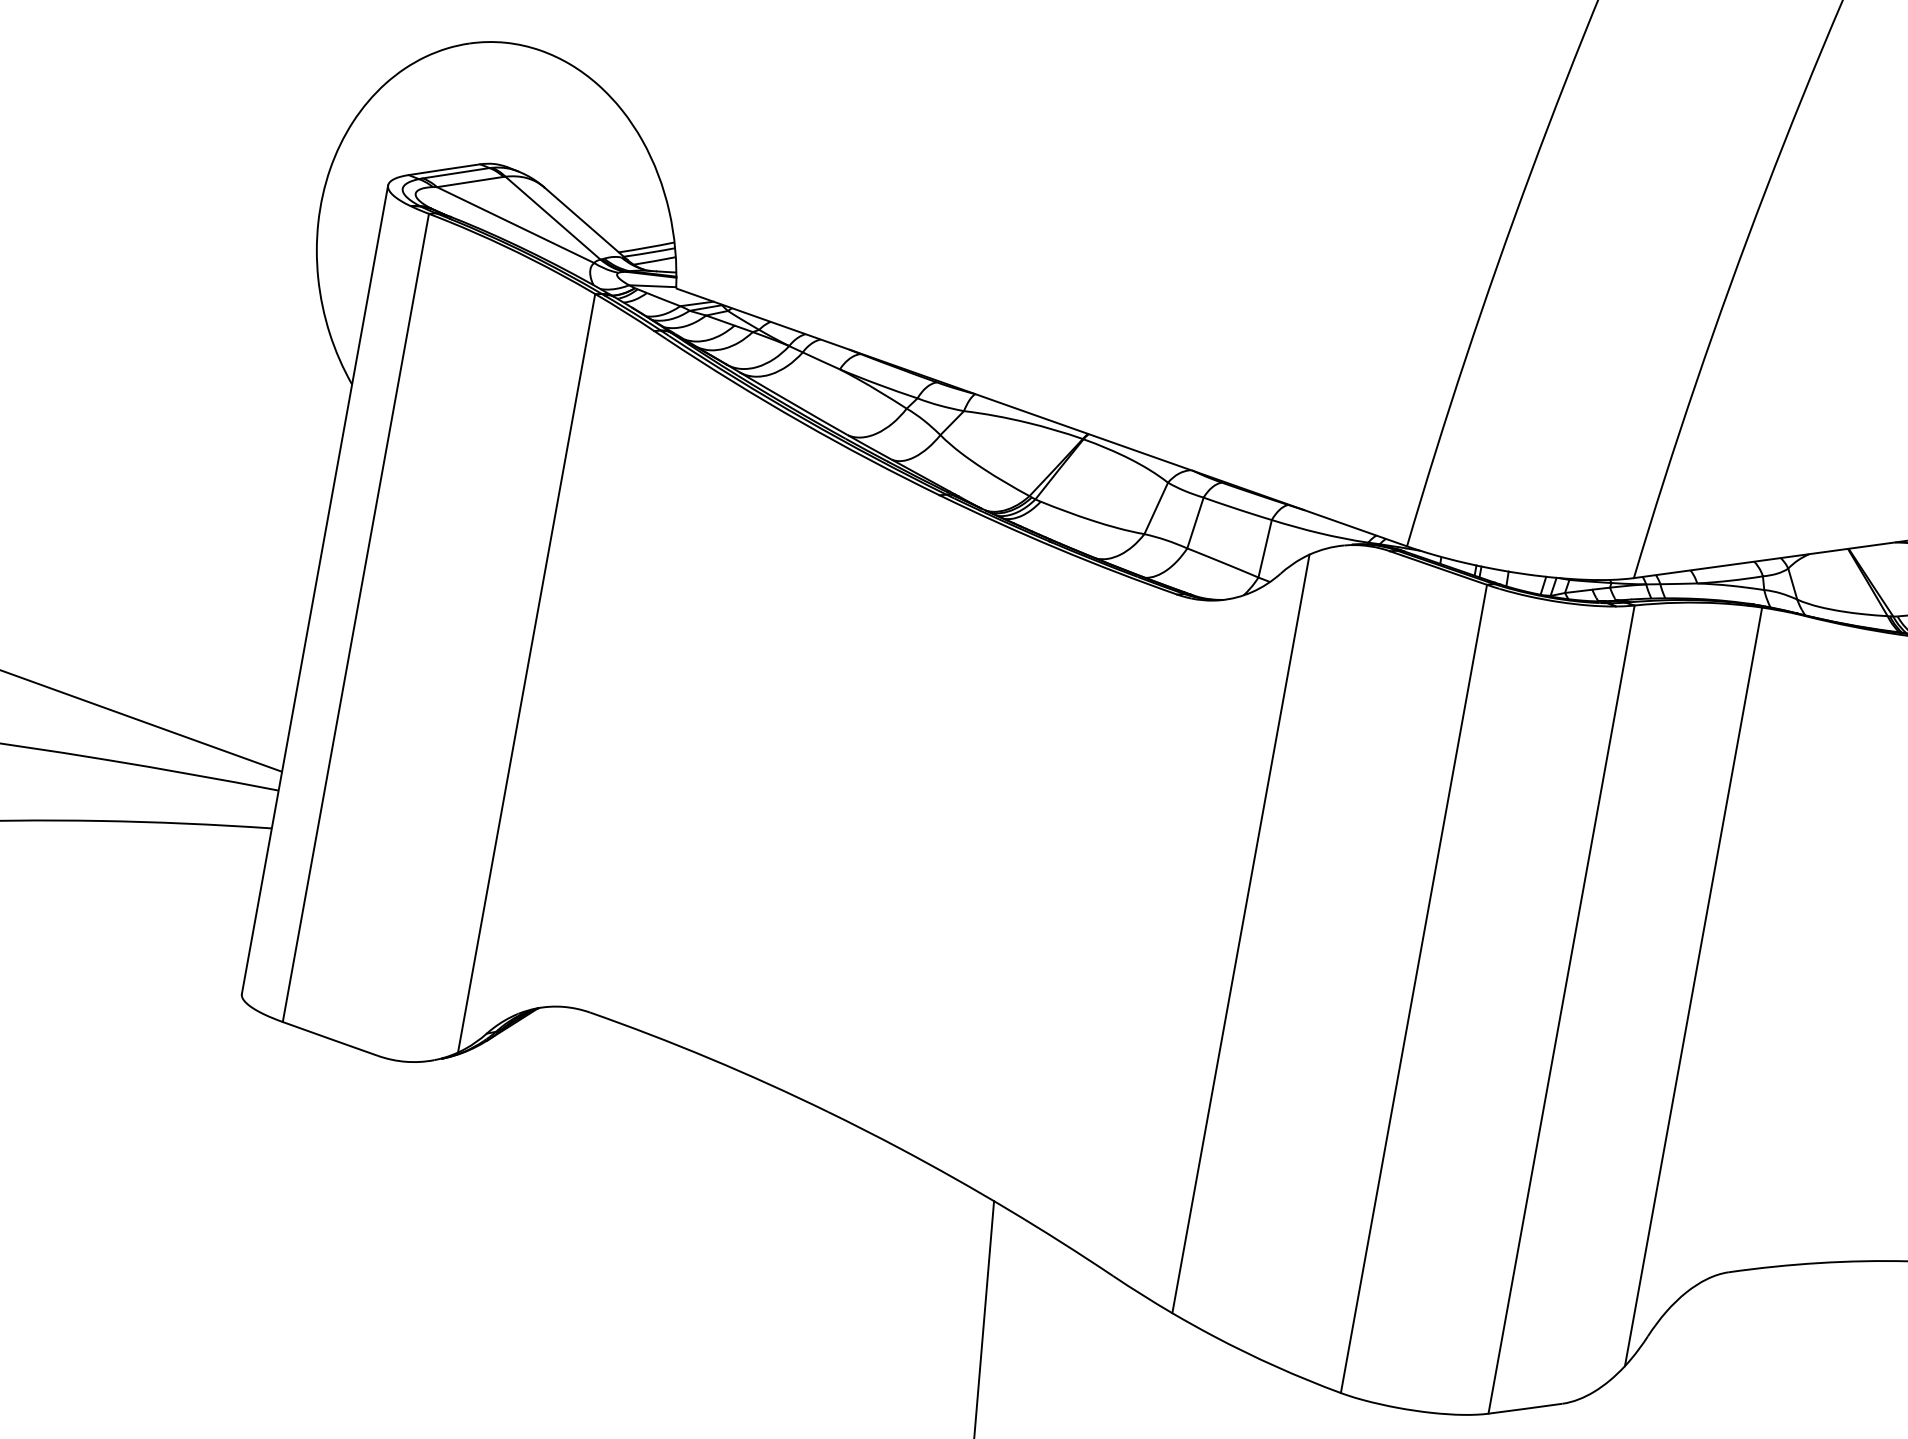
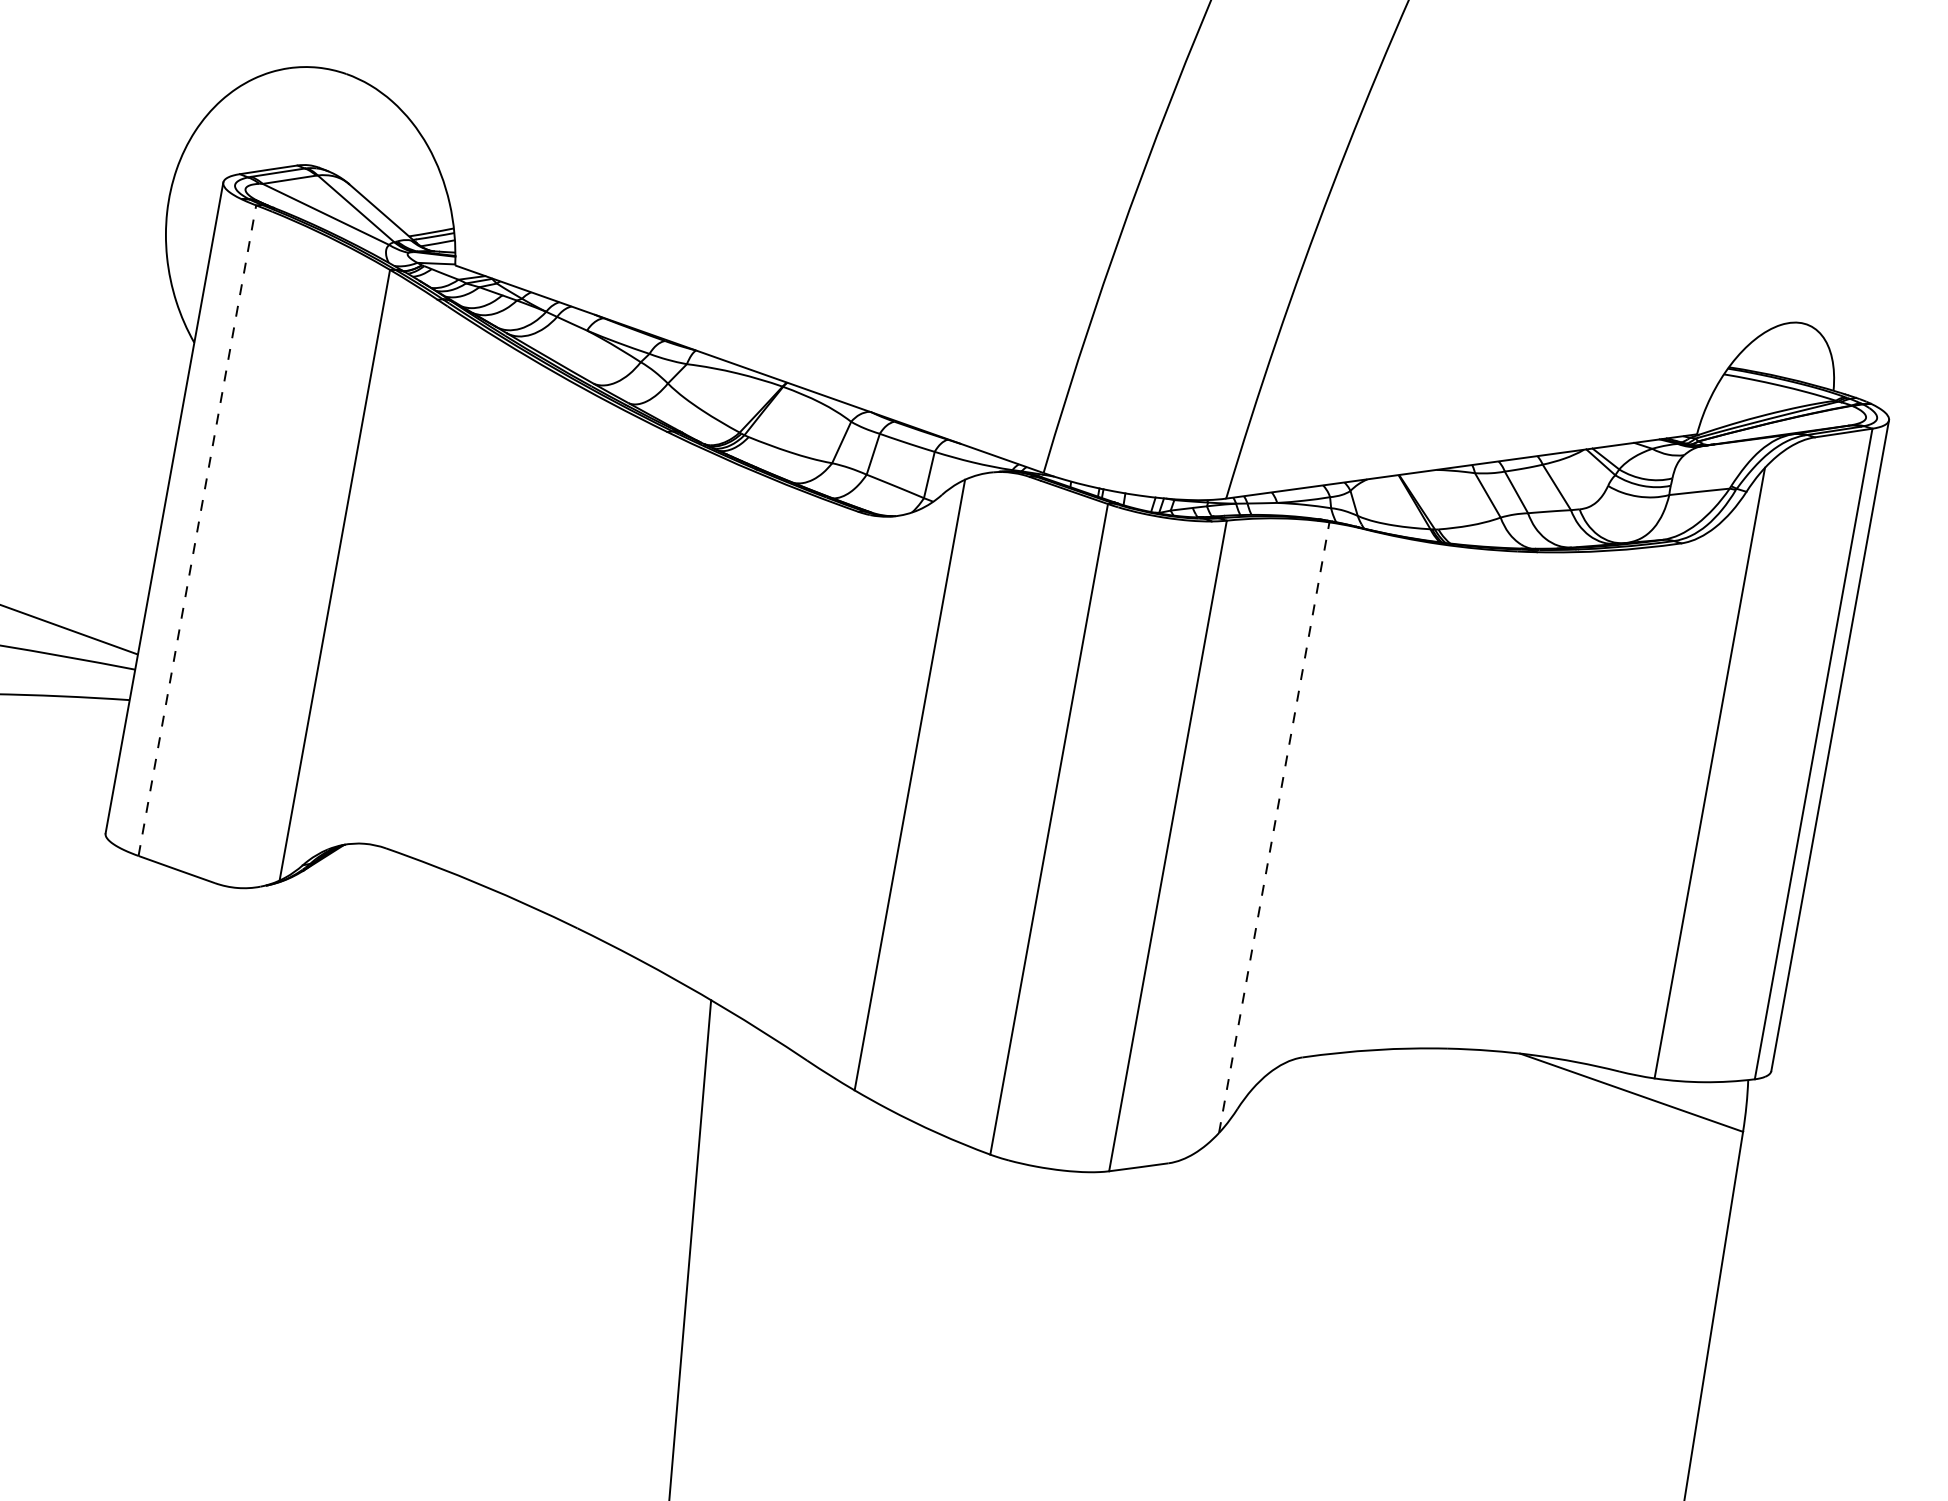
line: (356, 617) -> (197, 530), solid -> dashed
line: (1693, 986) -> (1274, 827), solid -> dashed

